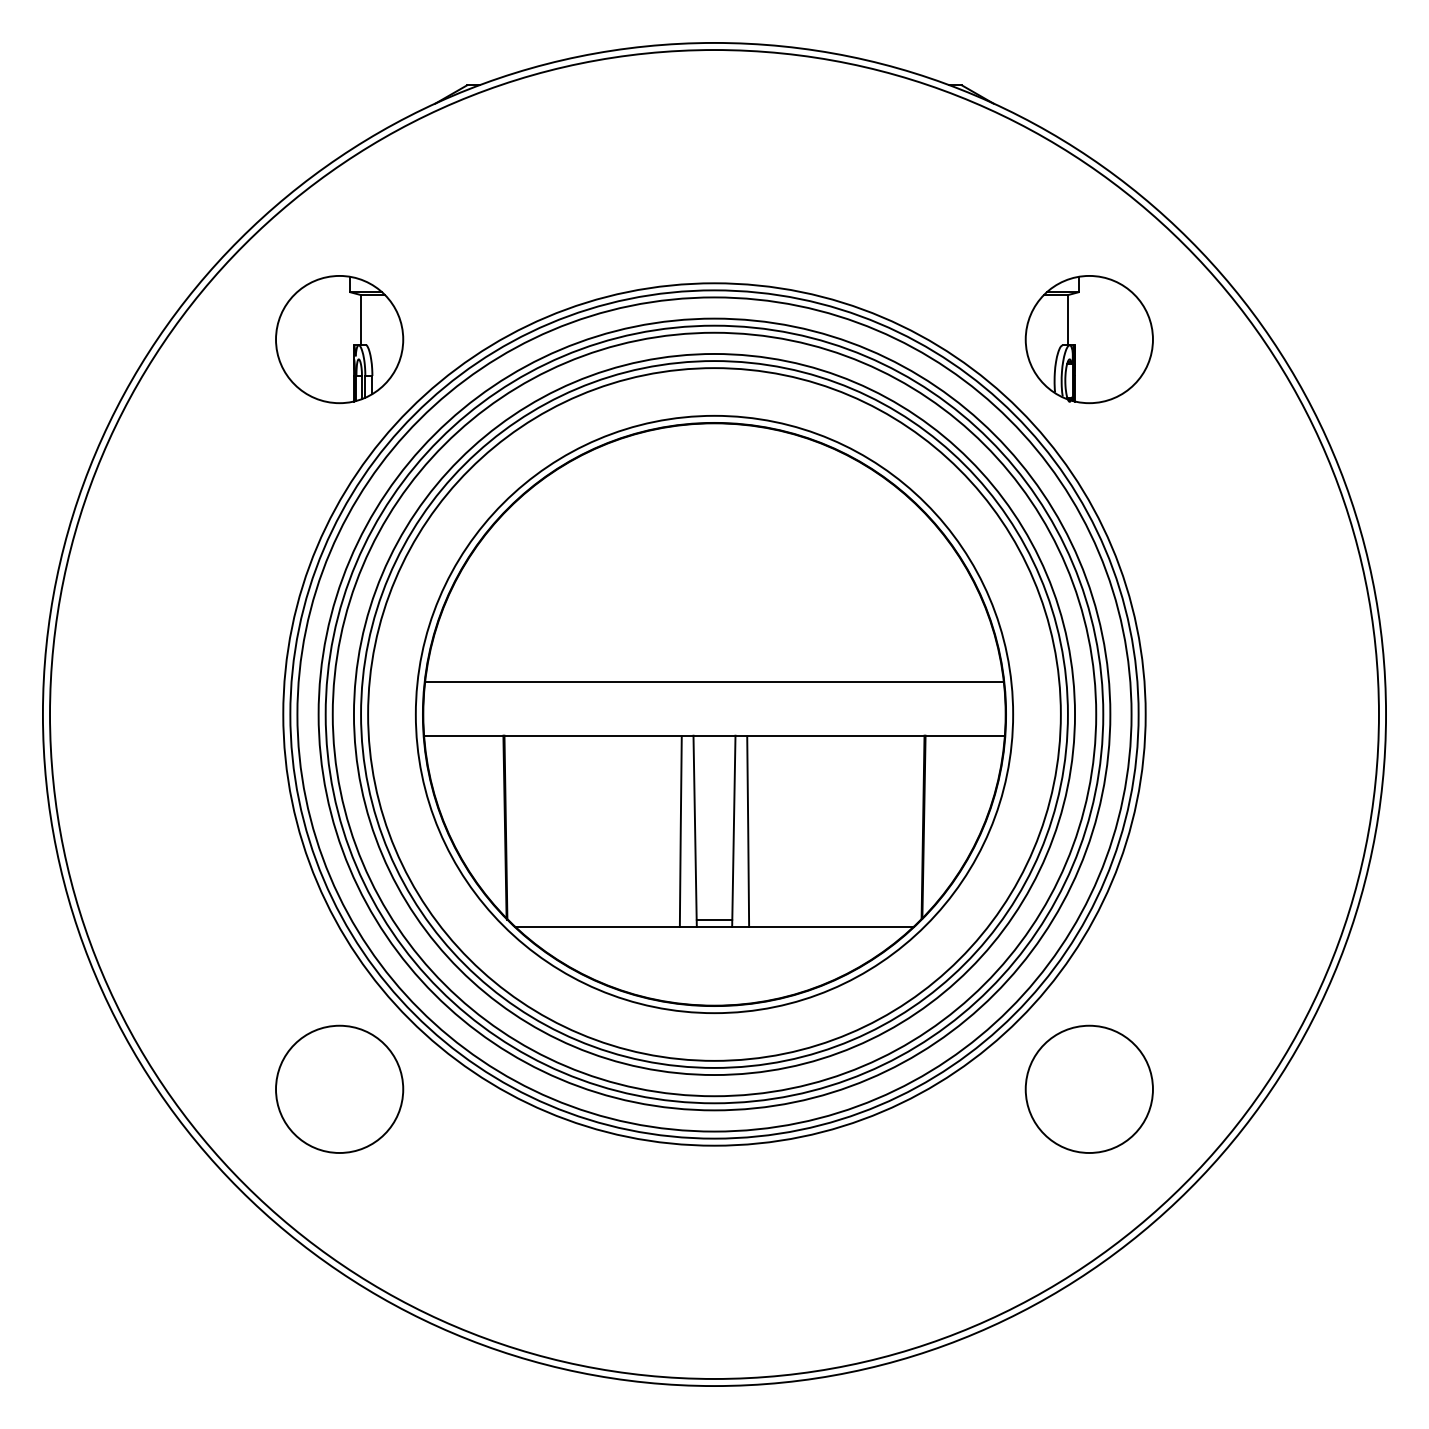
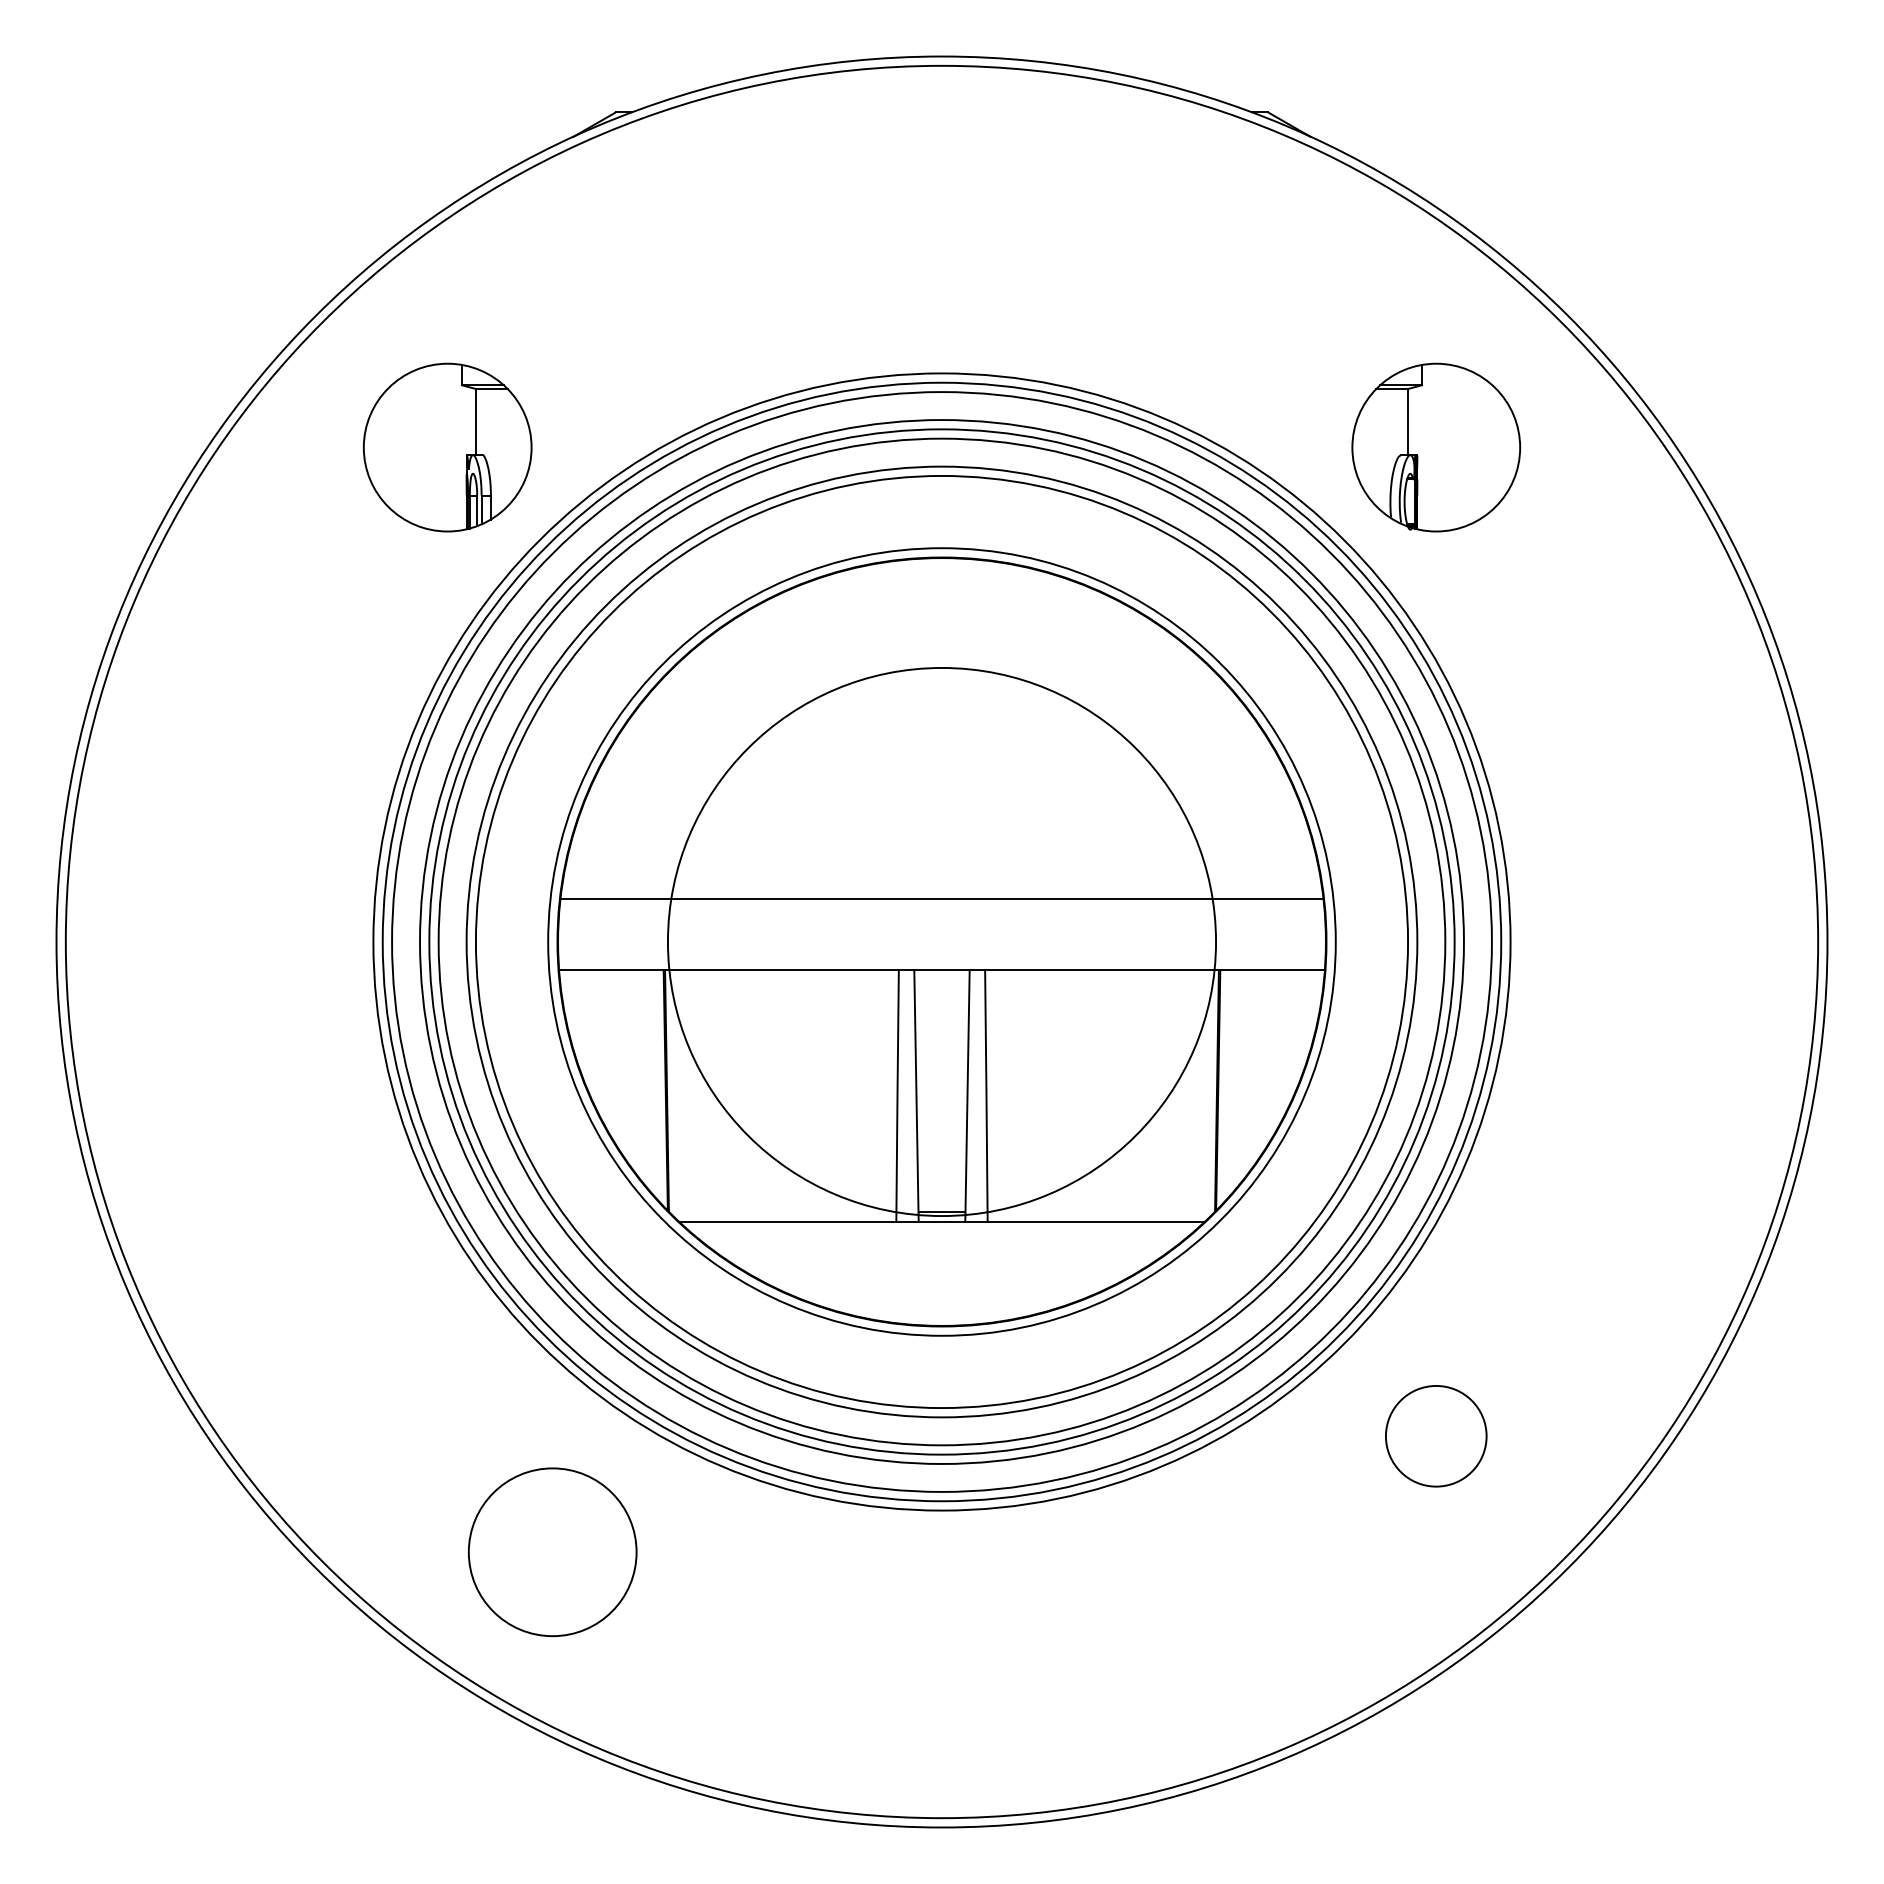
circle: (714, 714) -> (941, 941), size x0.6
circle: (339, 1089) -> (552, 1552), moved
circle: (1089, 1089) -> (1436, 1436), size x0.6

